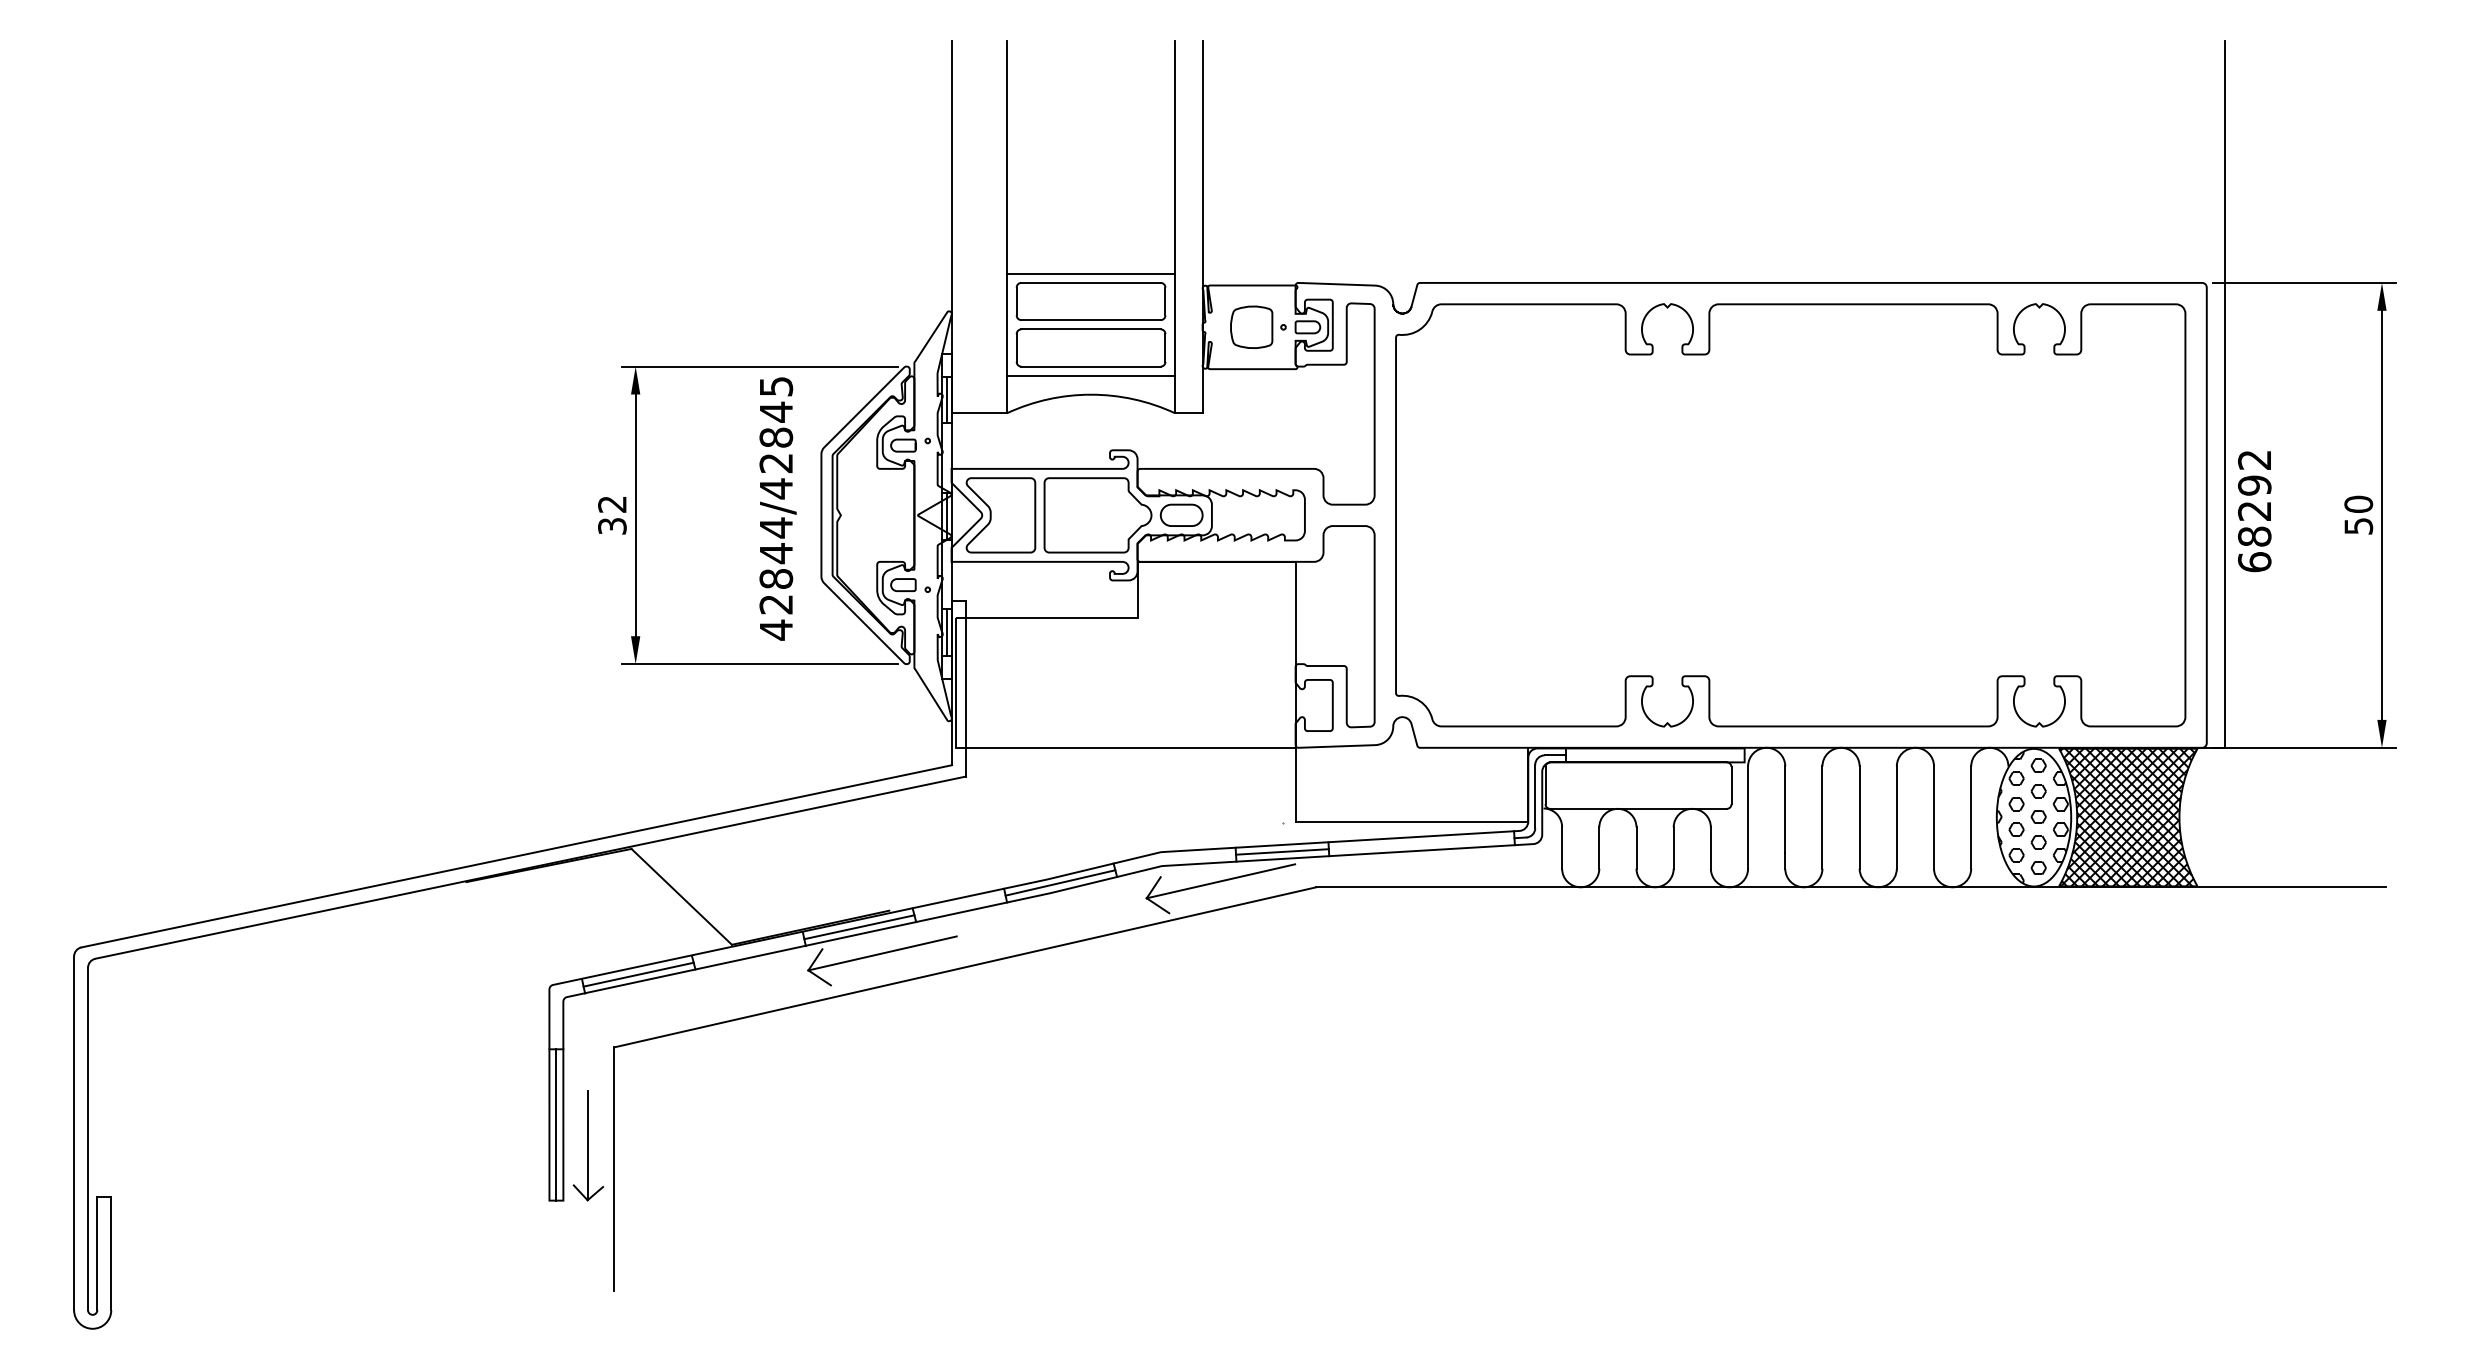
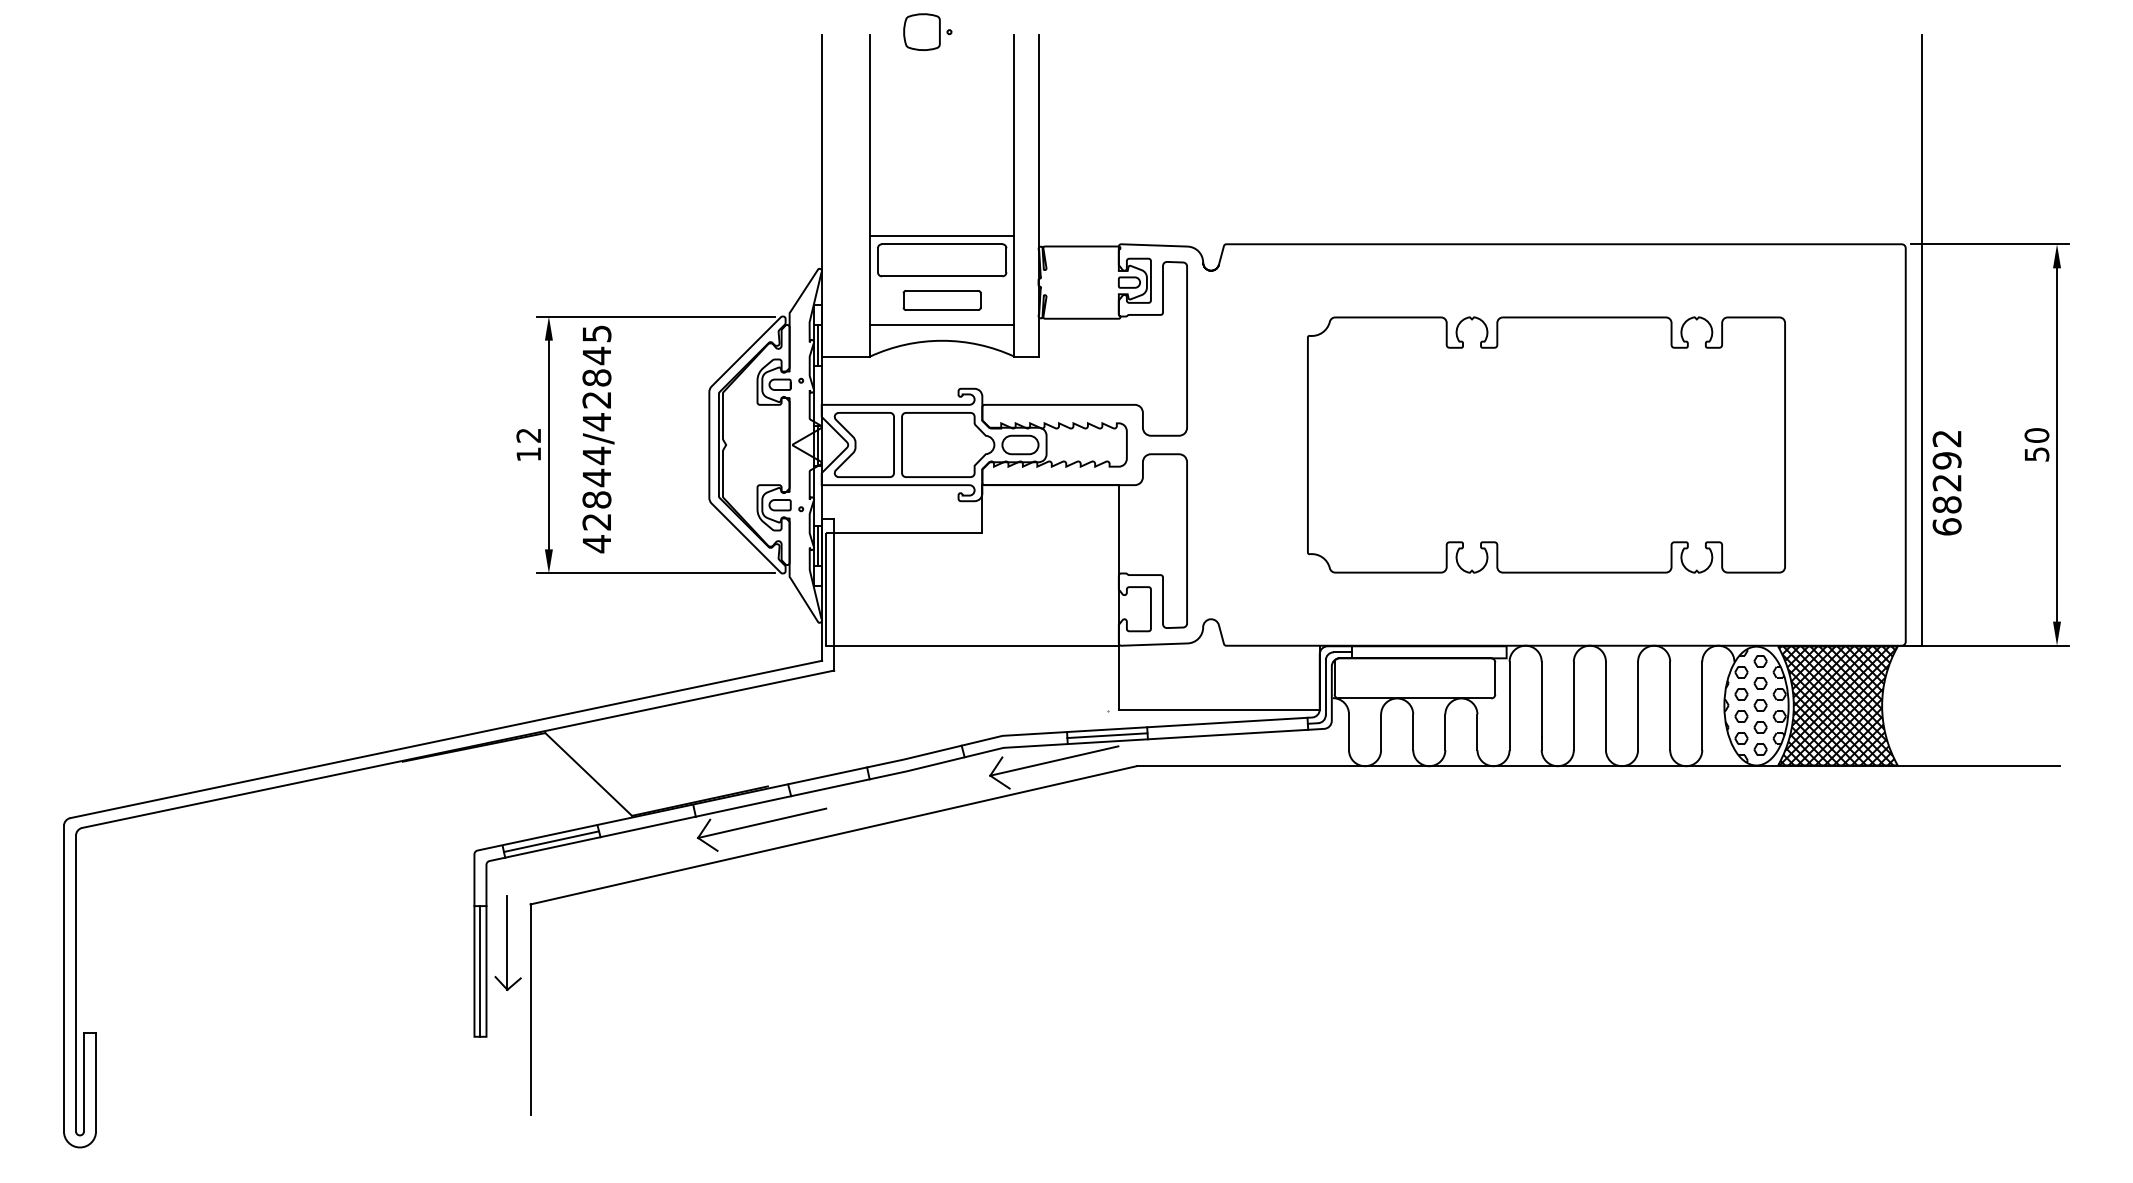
part: (1258, 326) -> (927, 31), moved
part: (1090, 347) -> (941, 300), size x0.6
text: (777, 508) -> (597, 439), moved
text: (2254, 511) -> (1946, 483), moved
part: (1790, 515) -> (1546, 445), size x0.7
text: (612, 526) -> (528, 454), 32 -> 12
line: (1060, 882) -> (915, 762), removed
line: (859, 927) -> (742, 800), removed
part: (588, 1145) -> (508, 942), moved

